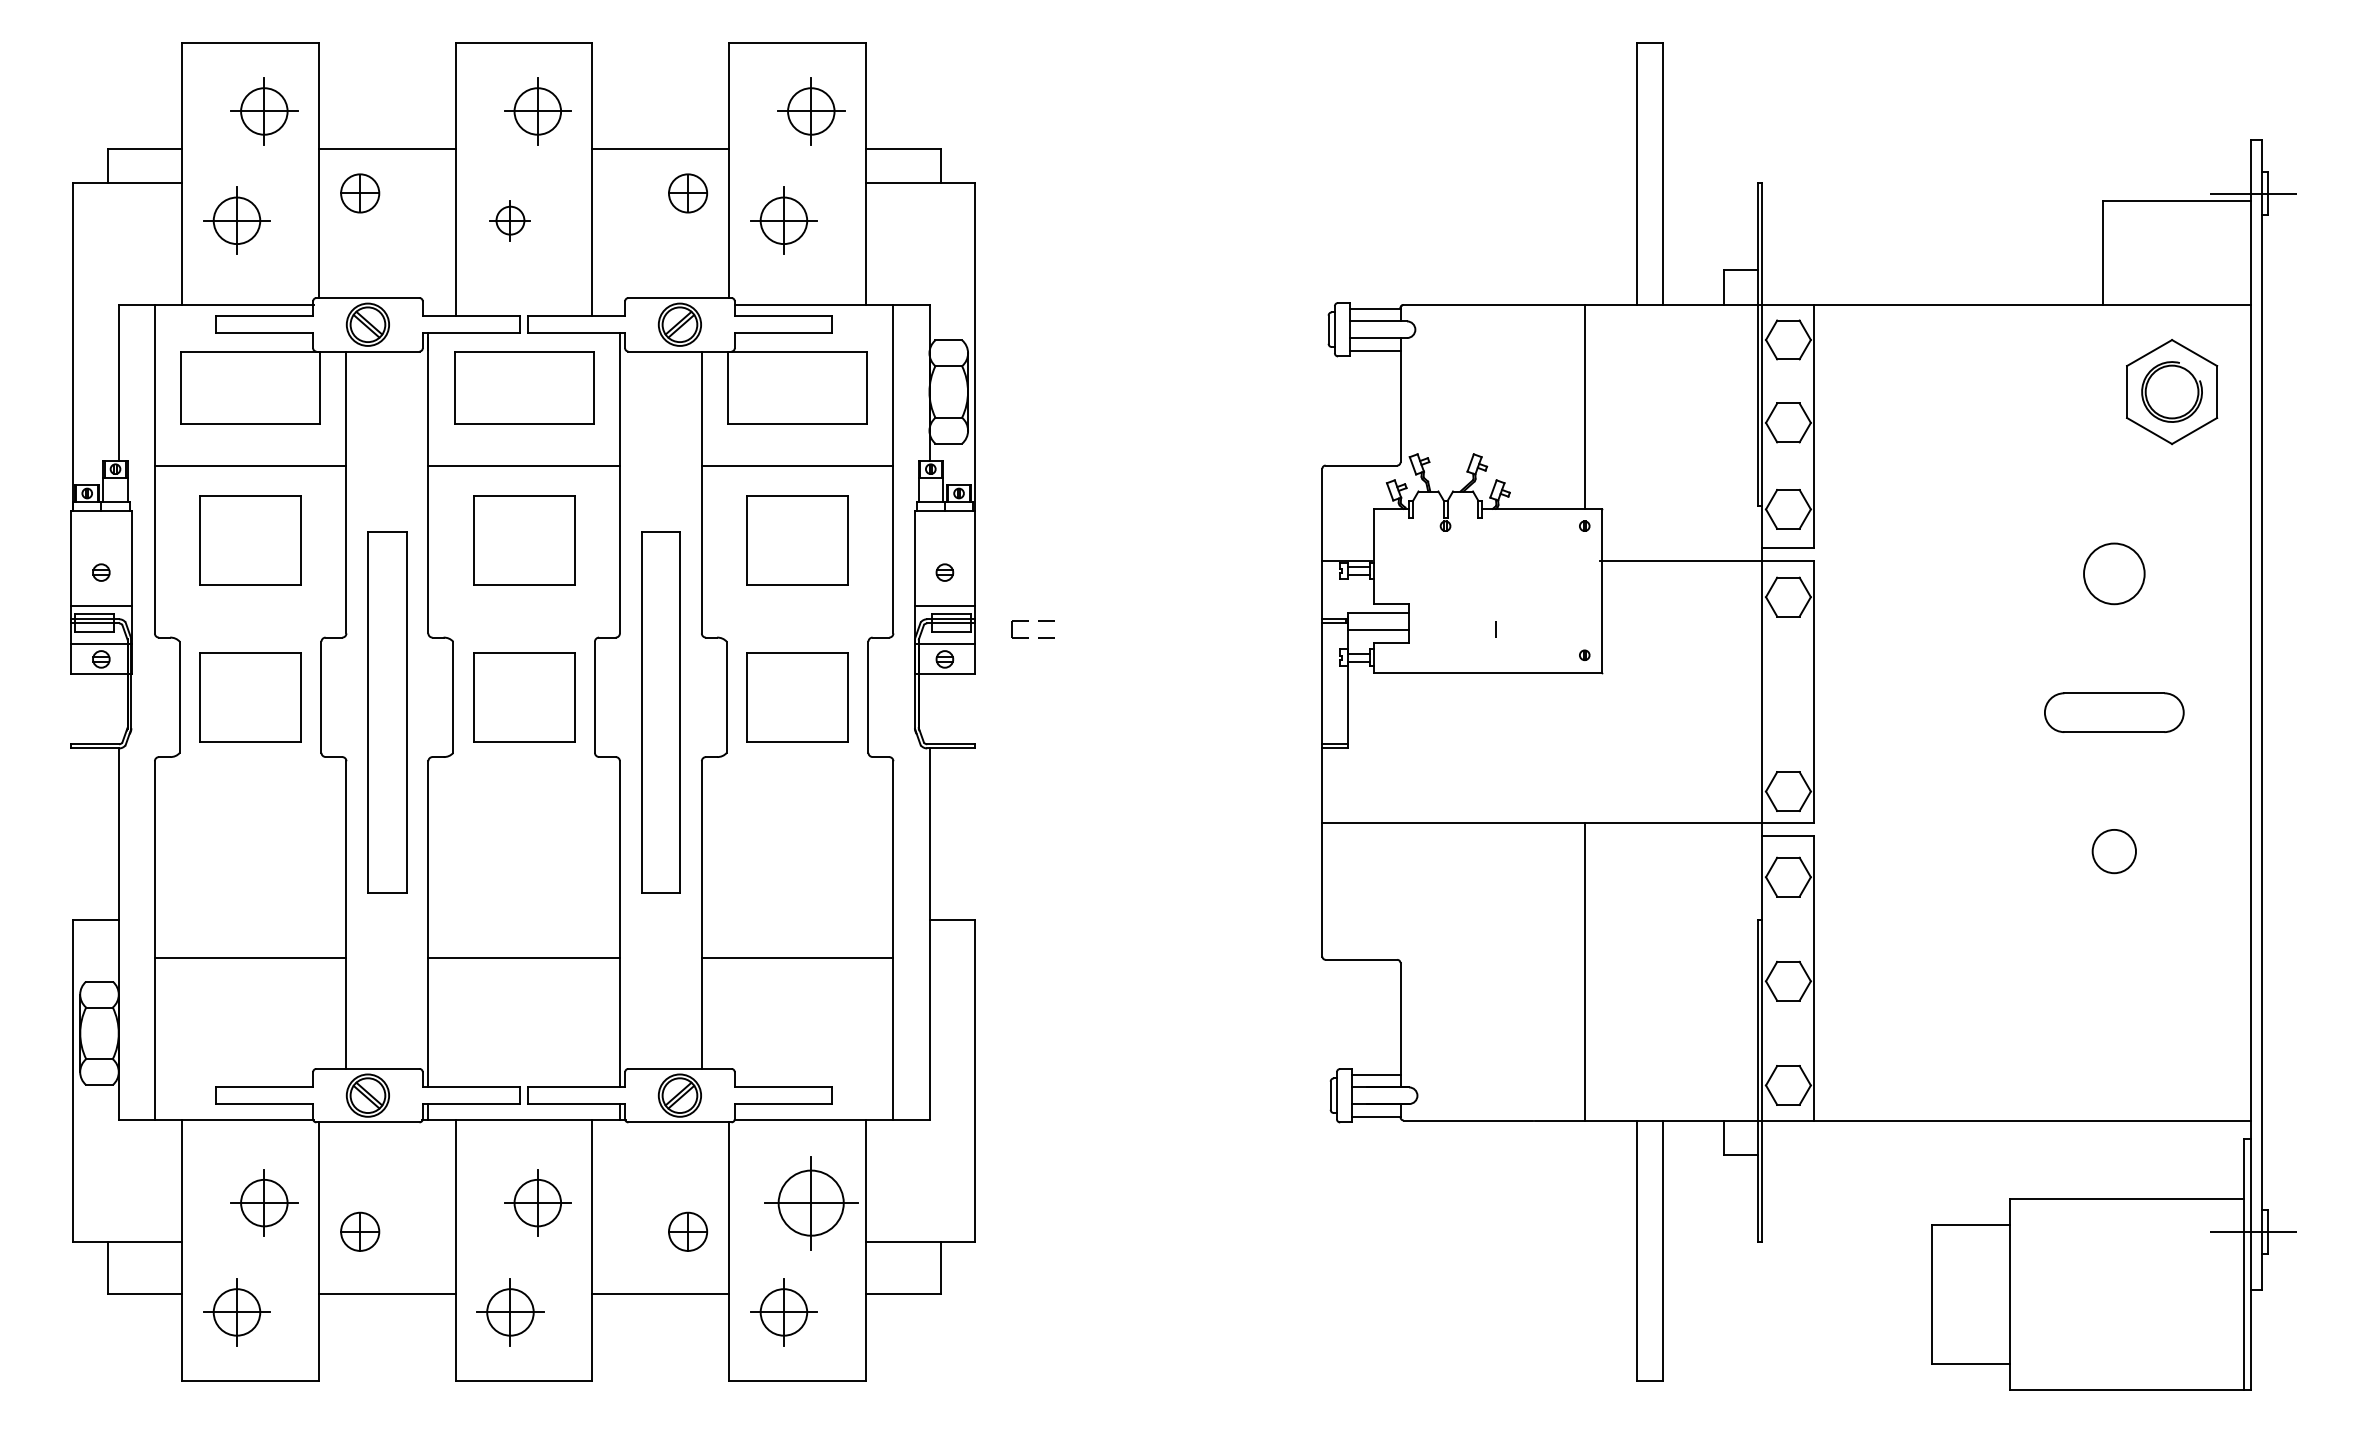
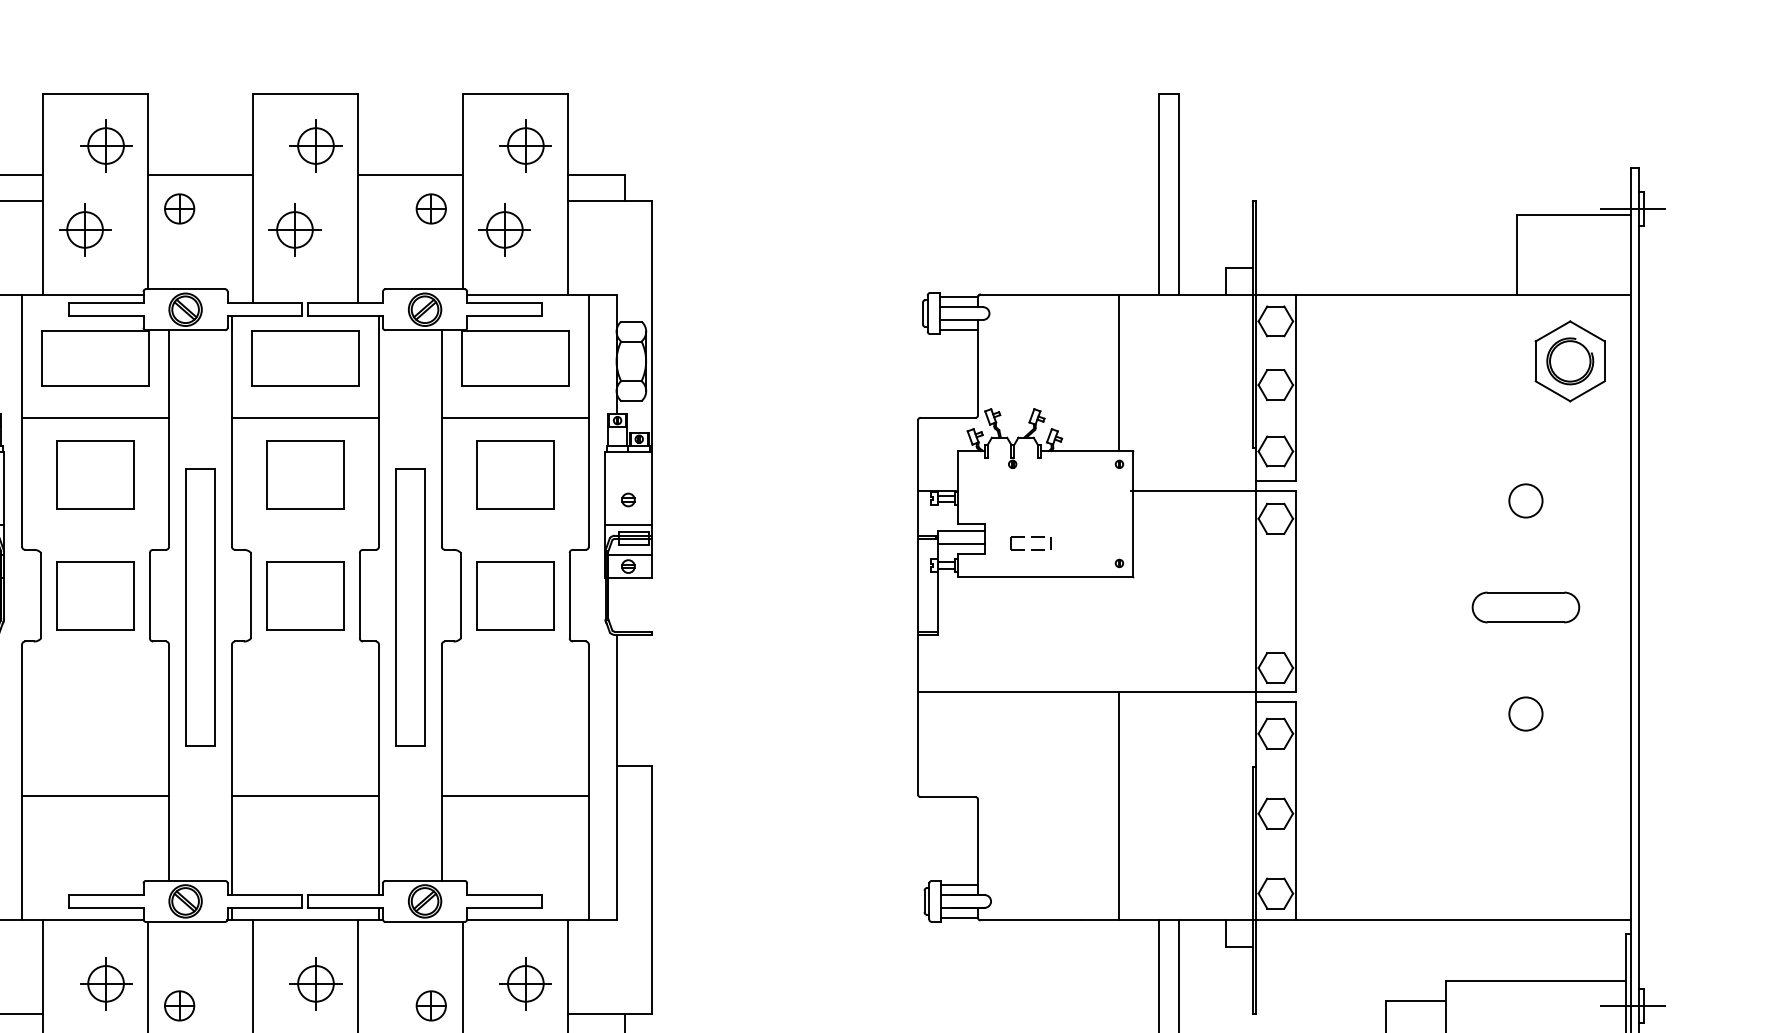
part: (510, 220) -> (295, 229), size x1.67
circle: (2113, 573) -> (1525, 500), size x0.71
part: (1028, 621) -> (1024, 537), moved
part: (811, 1202) -> (526, 983), size x0.71

